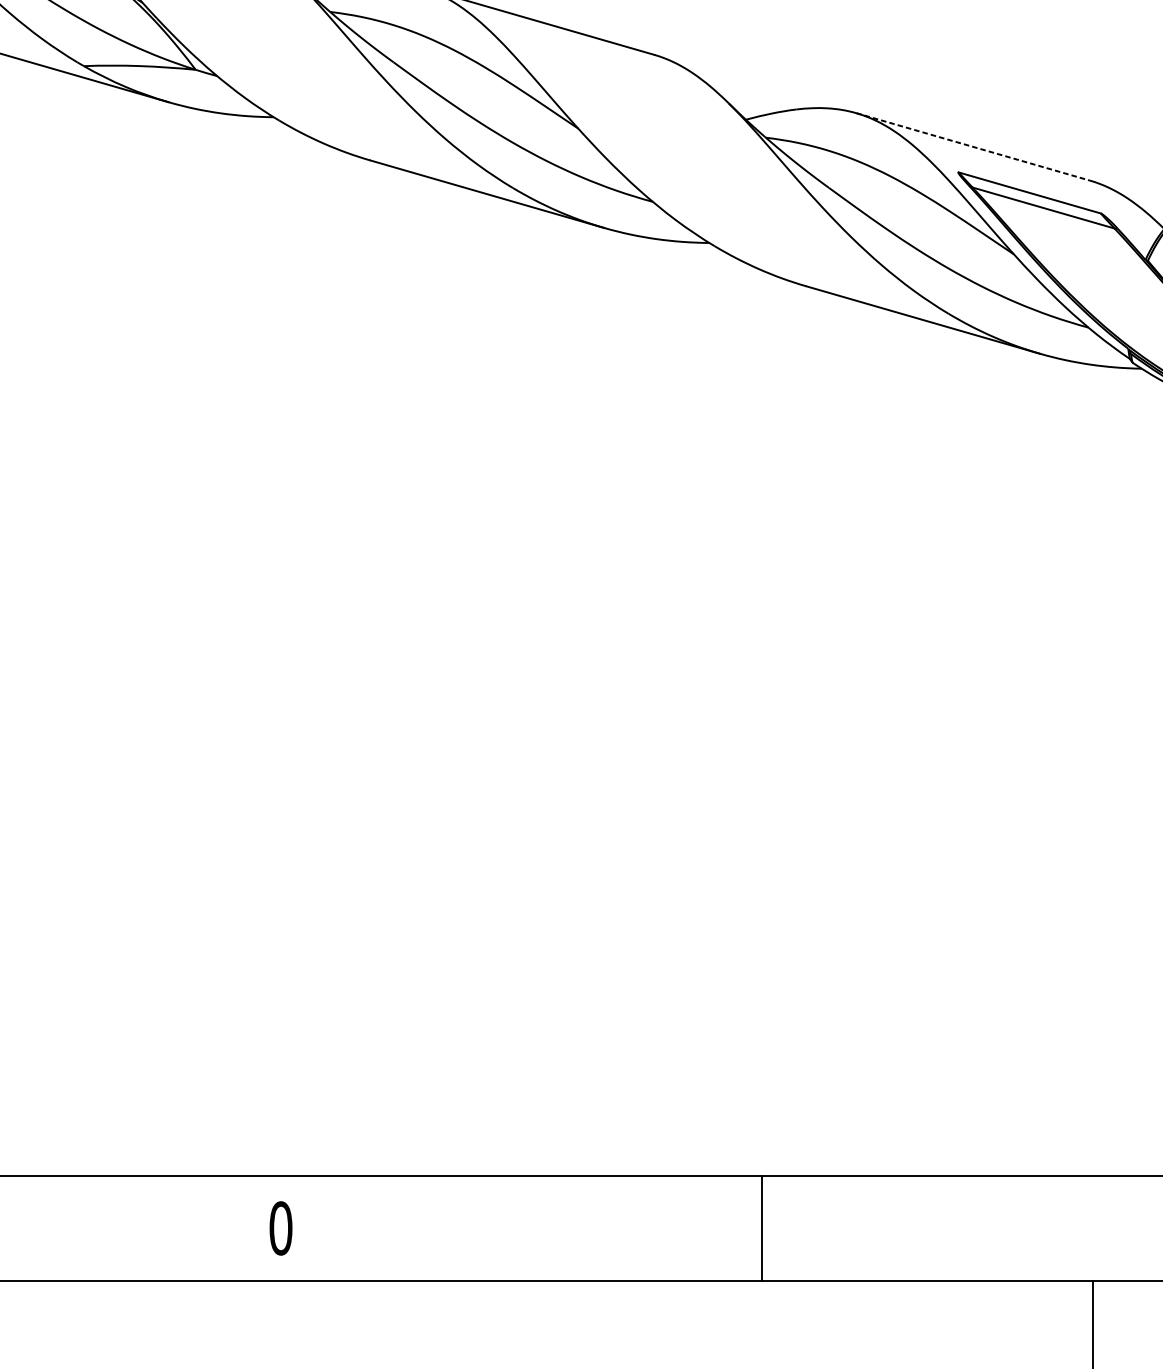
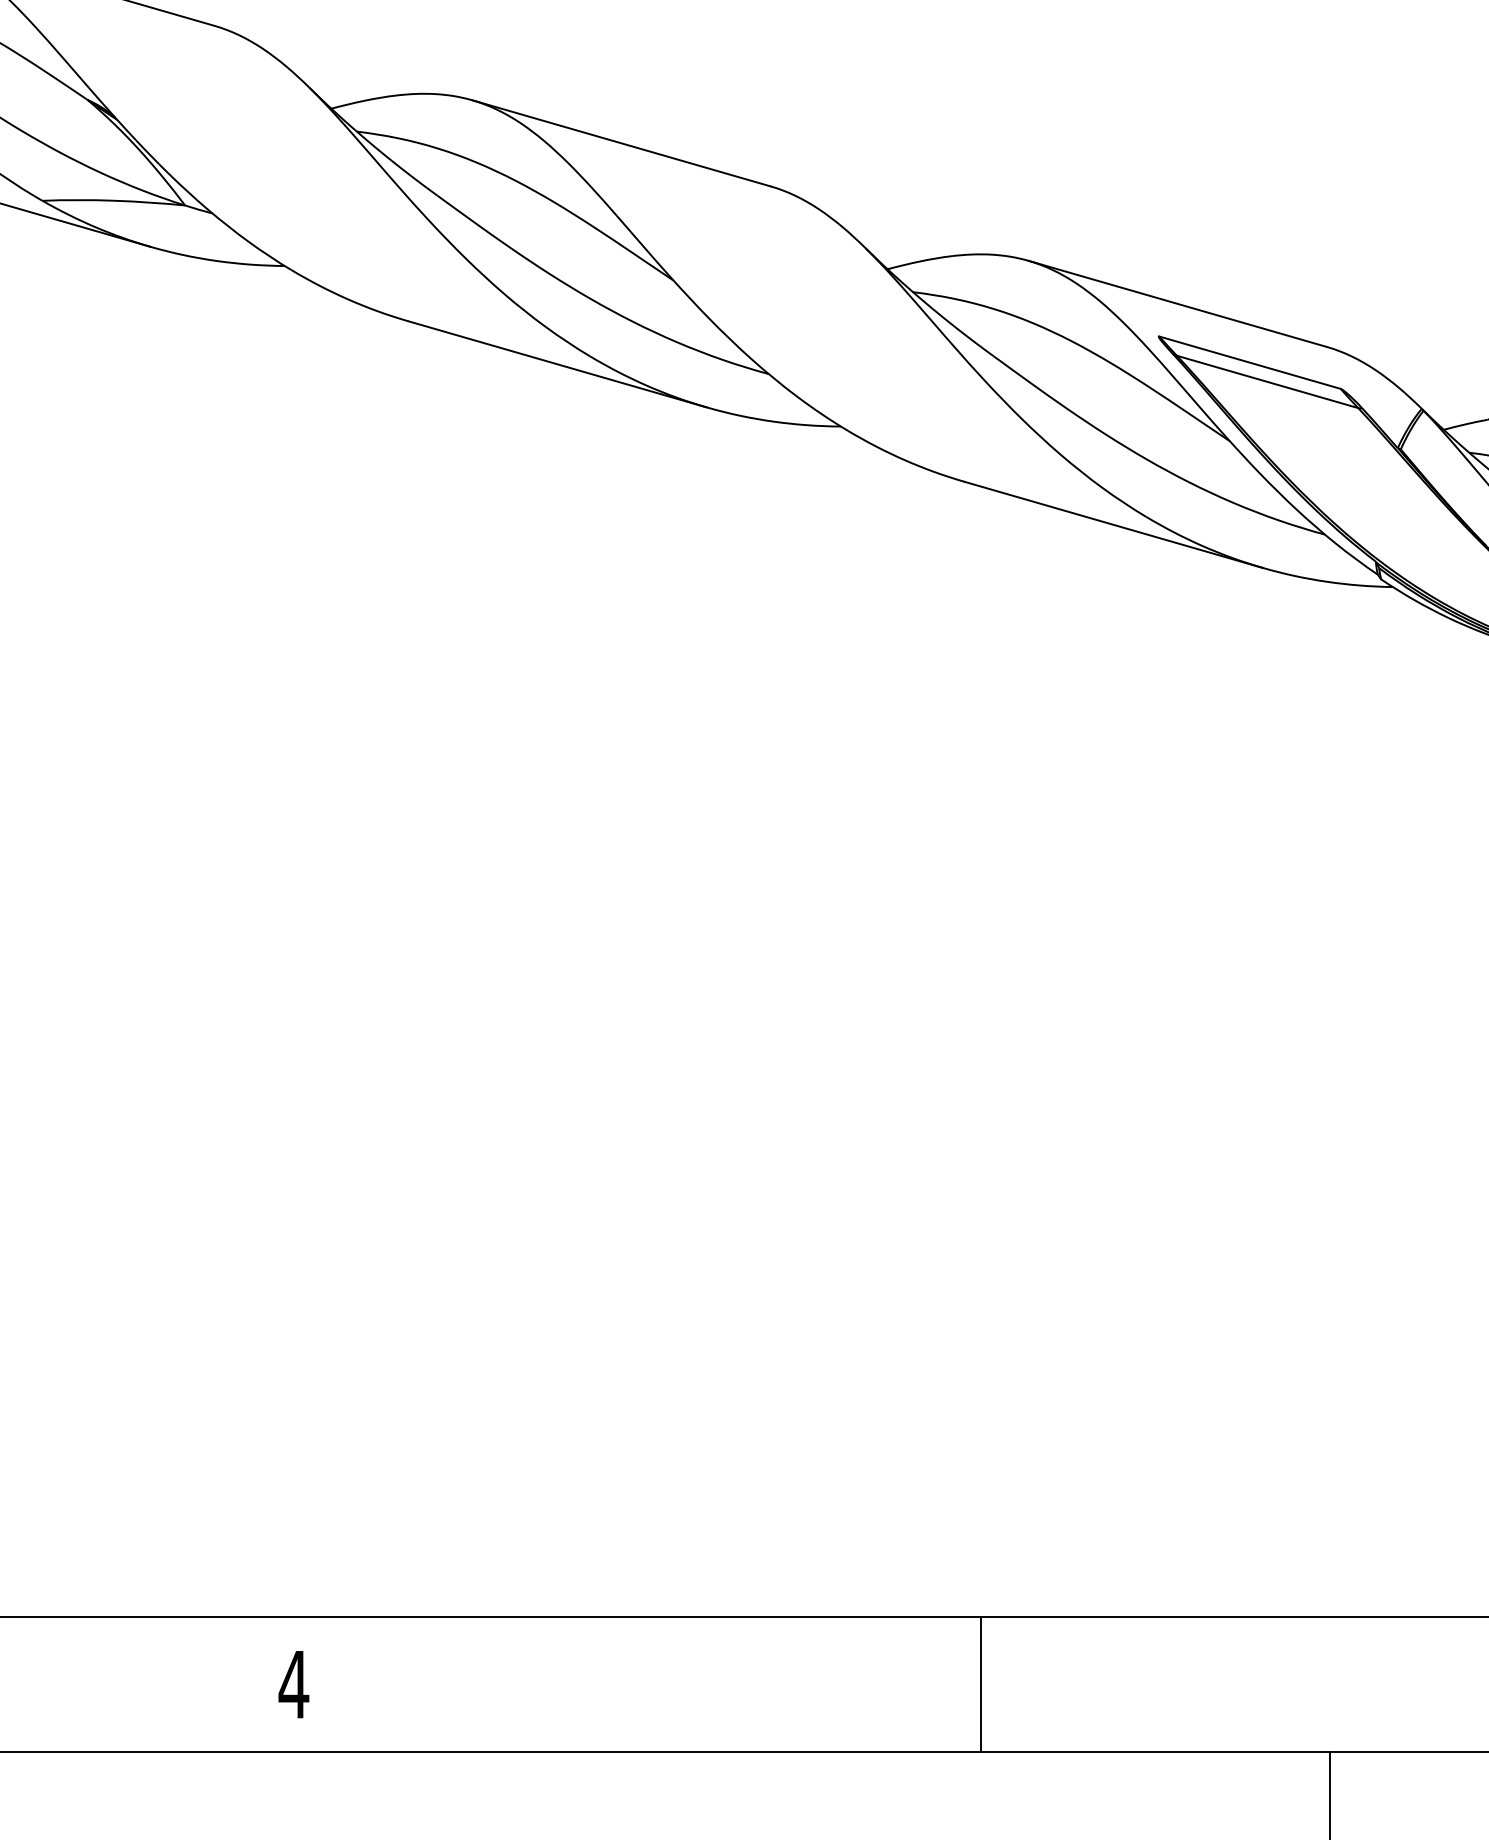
line: (973, 147) -> (1178, 304), dashed -> solid
text: (280, 1228) -> (293, 1684), 0 -> 4
line: (762, 1228) -> (980, 1684), moved

